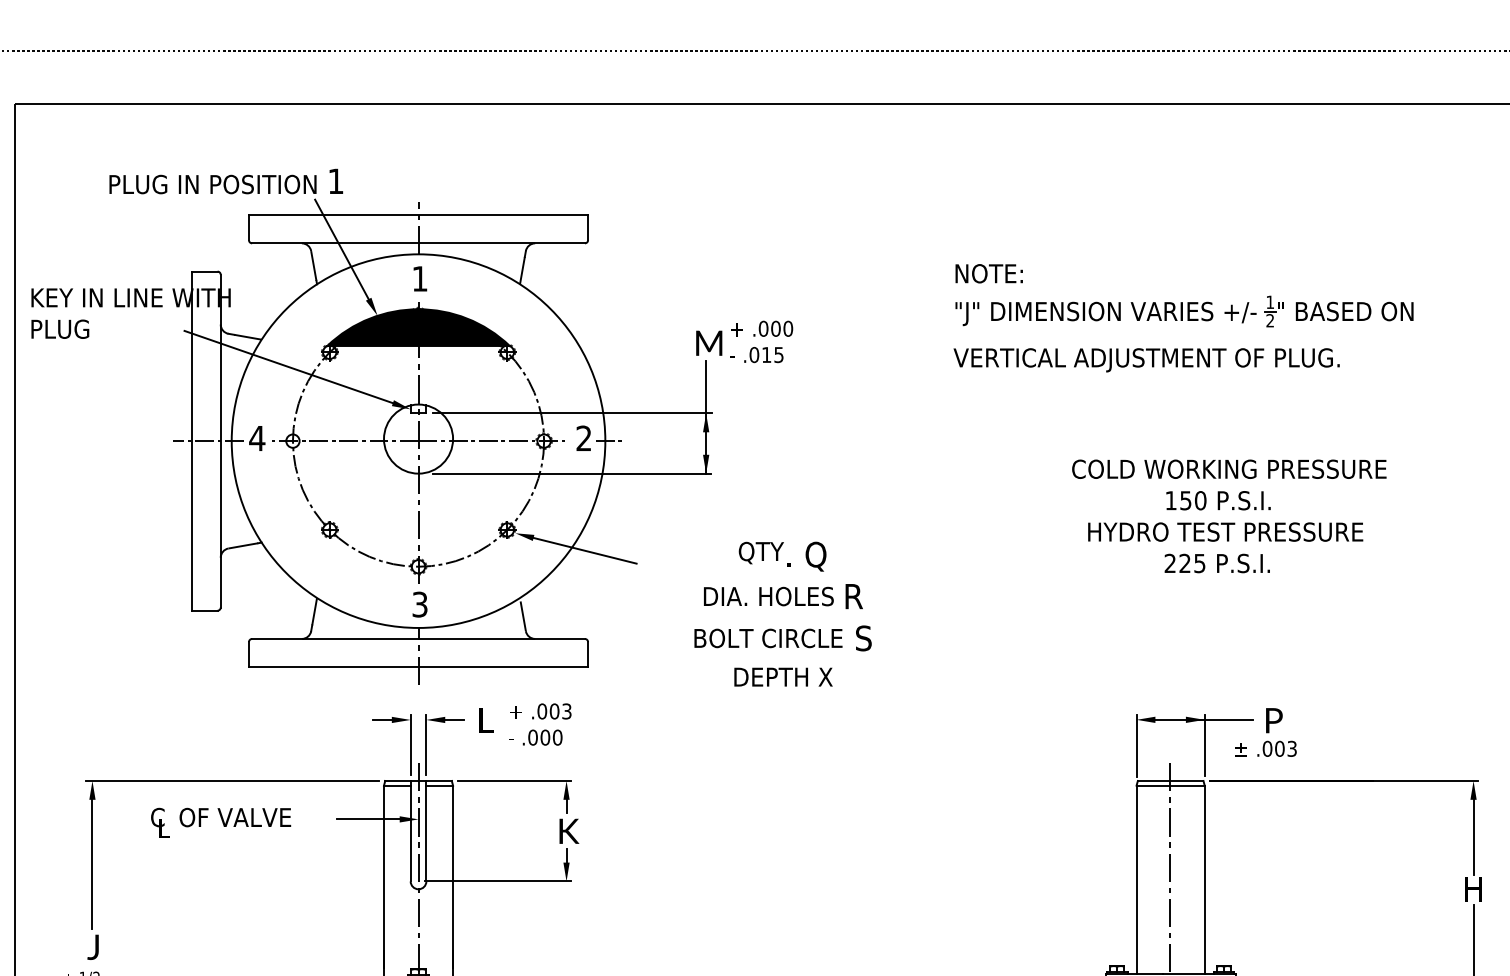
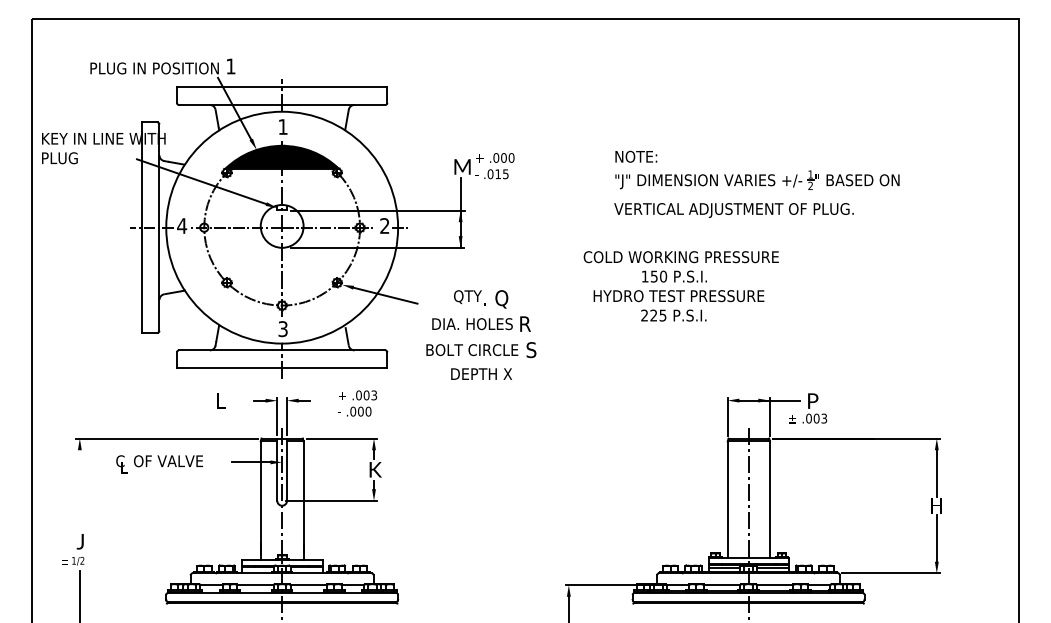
part: (1182, 316) -> (756, 183), moved
text: (1228, 516) -> (680, 286), moved
text: (783, 613) -> (481, 334), moved
text: (486, 719) -> (221, 400), moved
line: (91, 864) -> (79, 490), removed

